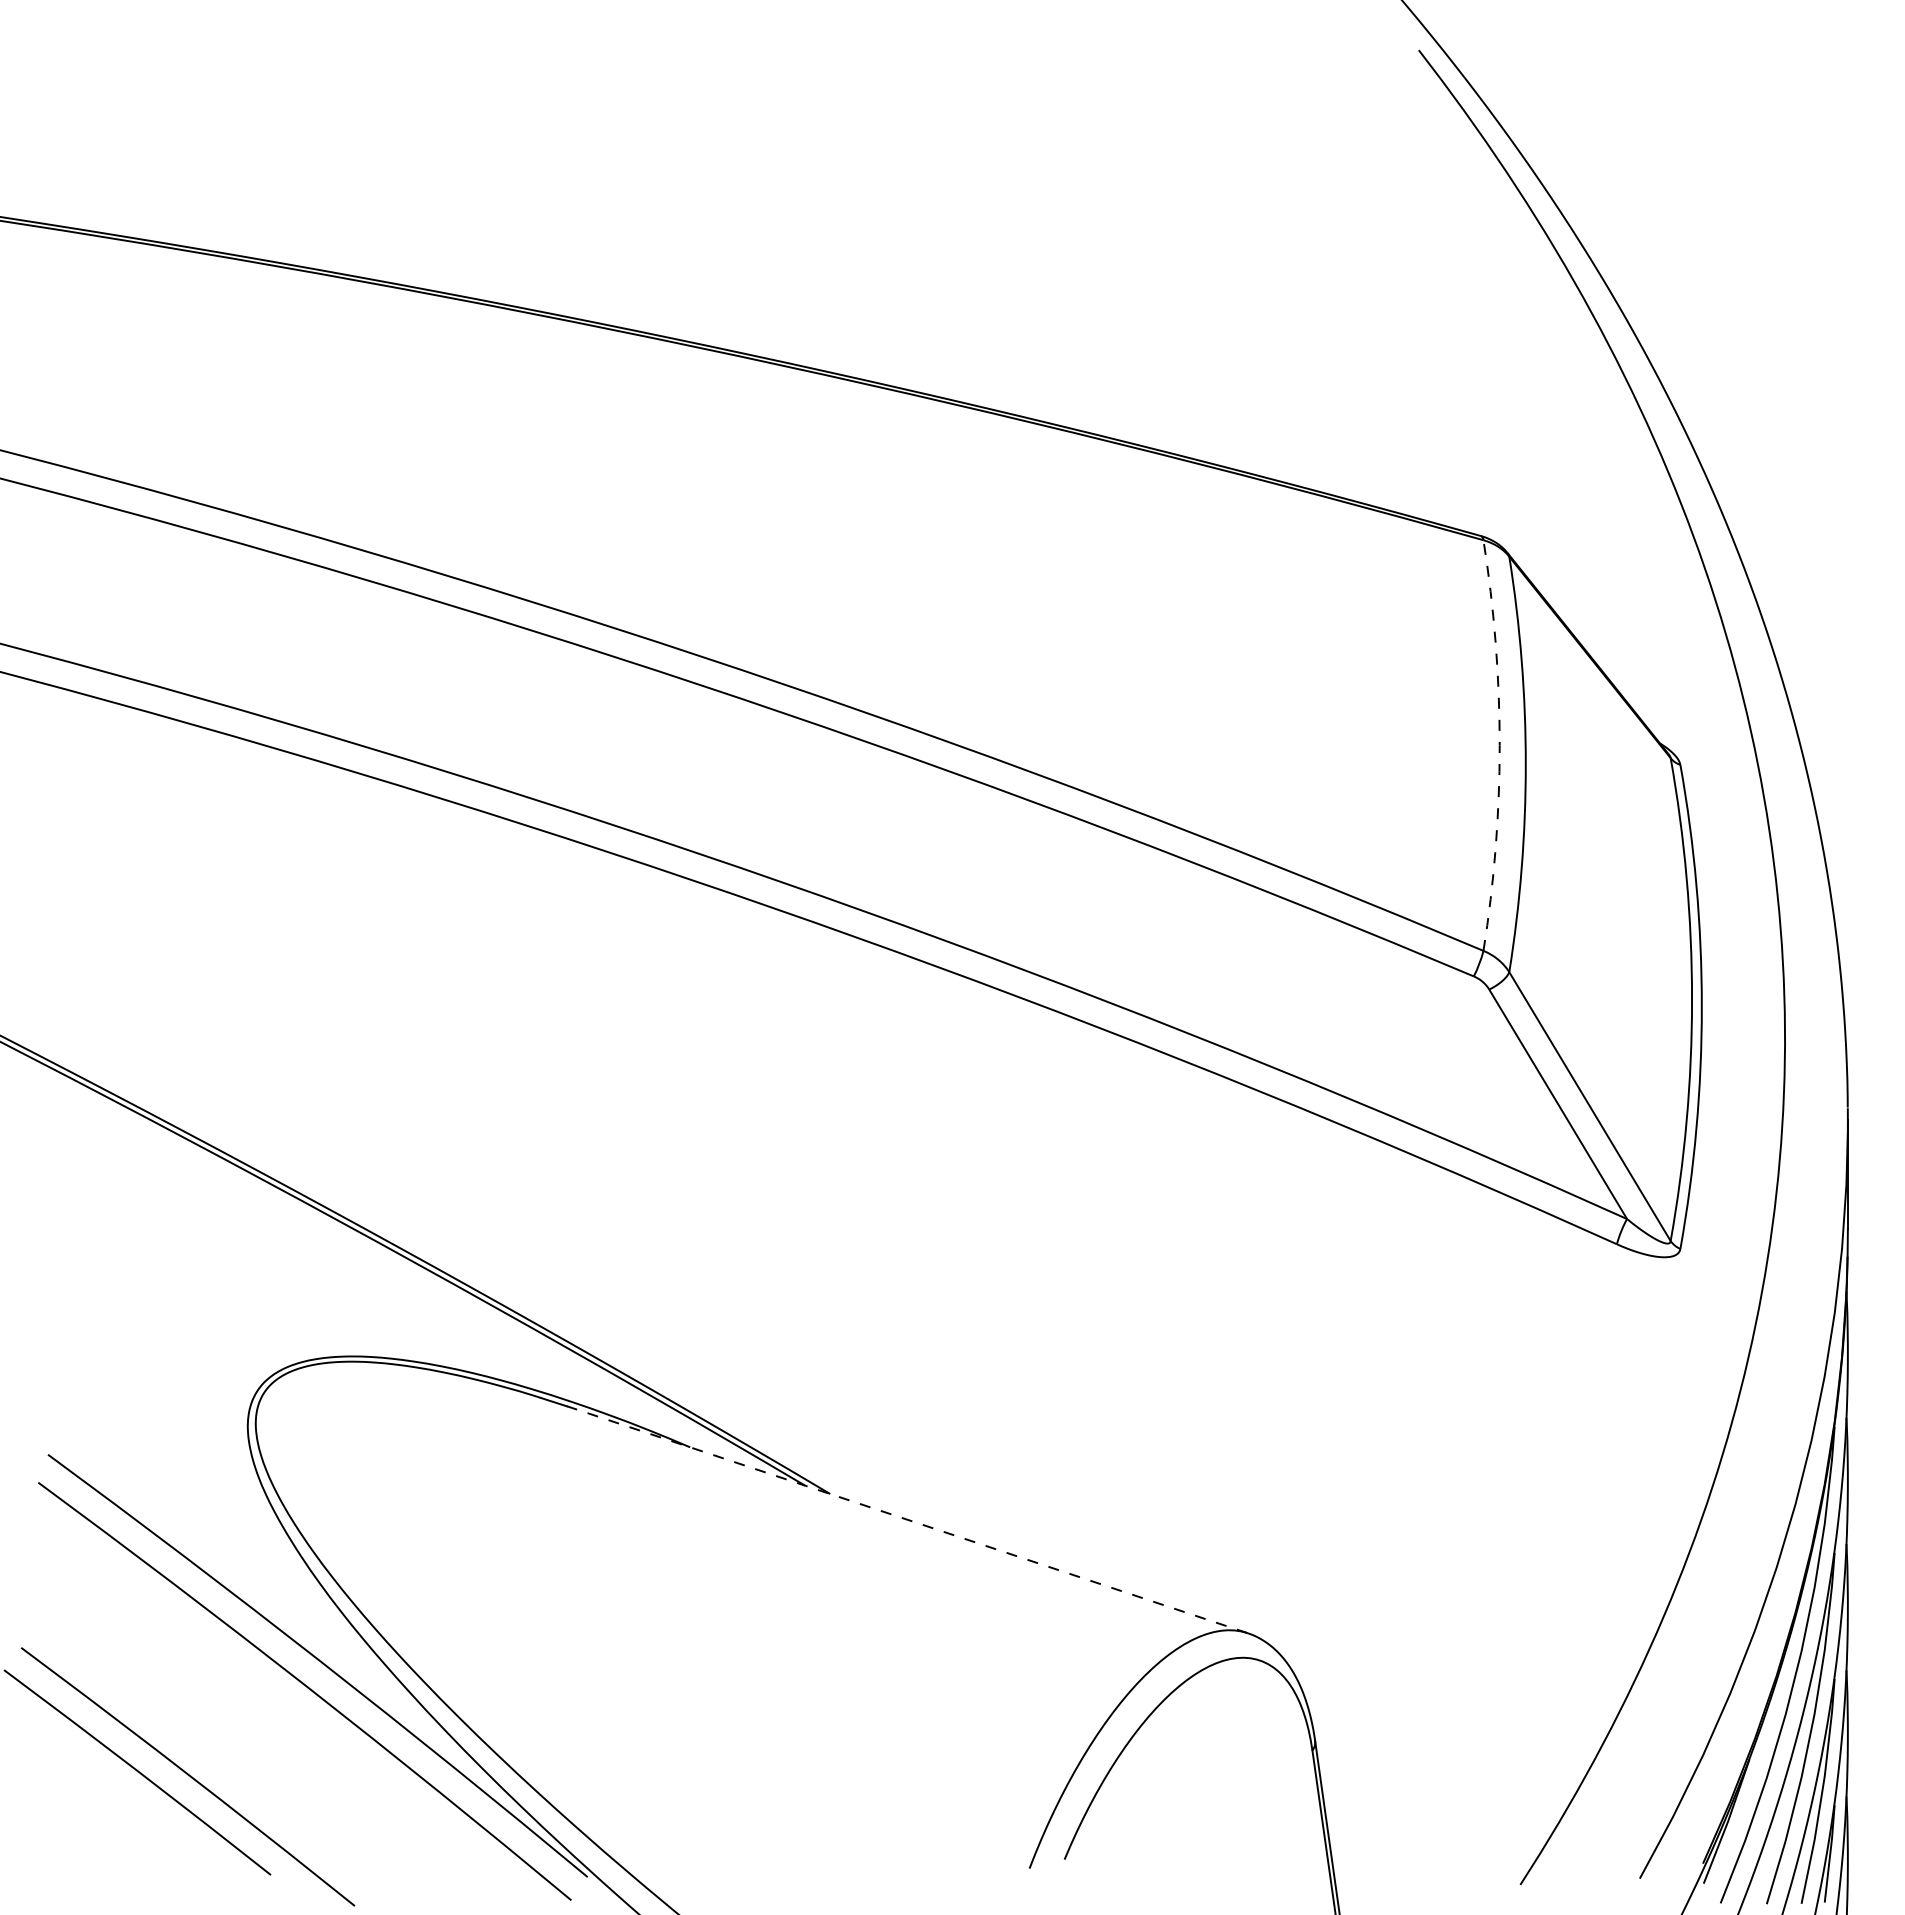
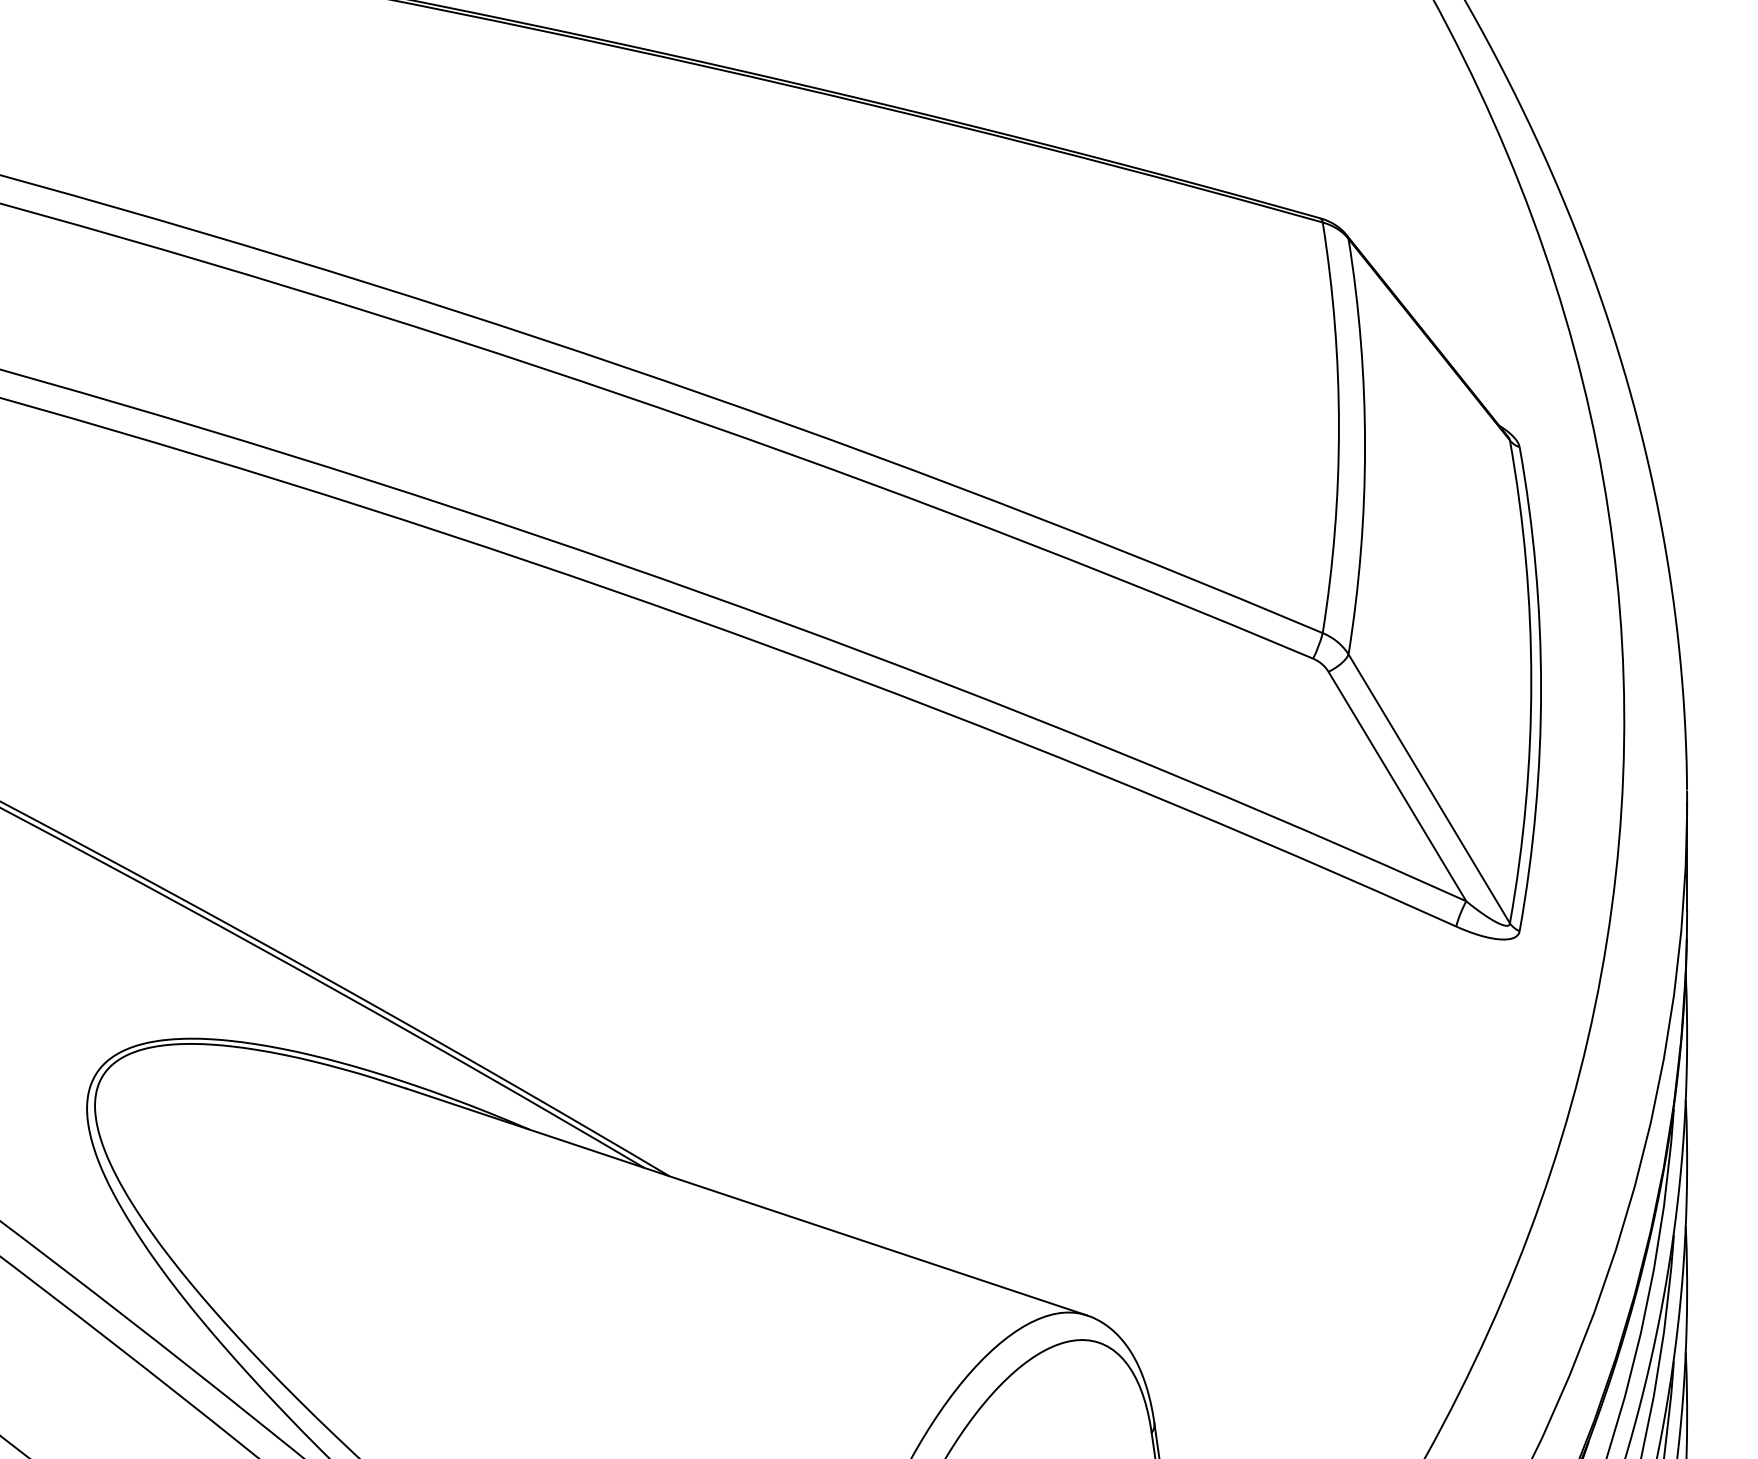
arc: (1499, 745) -> (1338, 427), dashed -> solid
line: (907, 1519) -> (746, 1201), dashed -> solid

